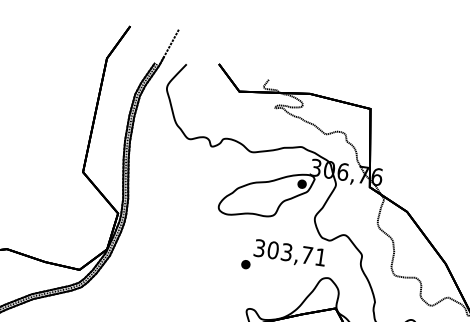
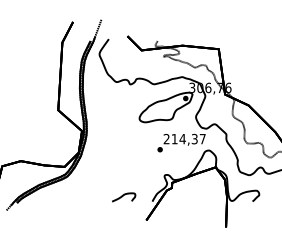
text: (289, 251) -> (184, 138), 303,71 -> 214,37

